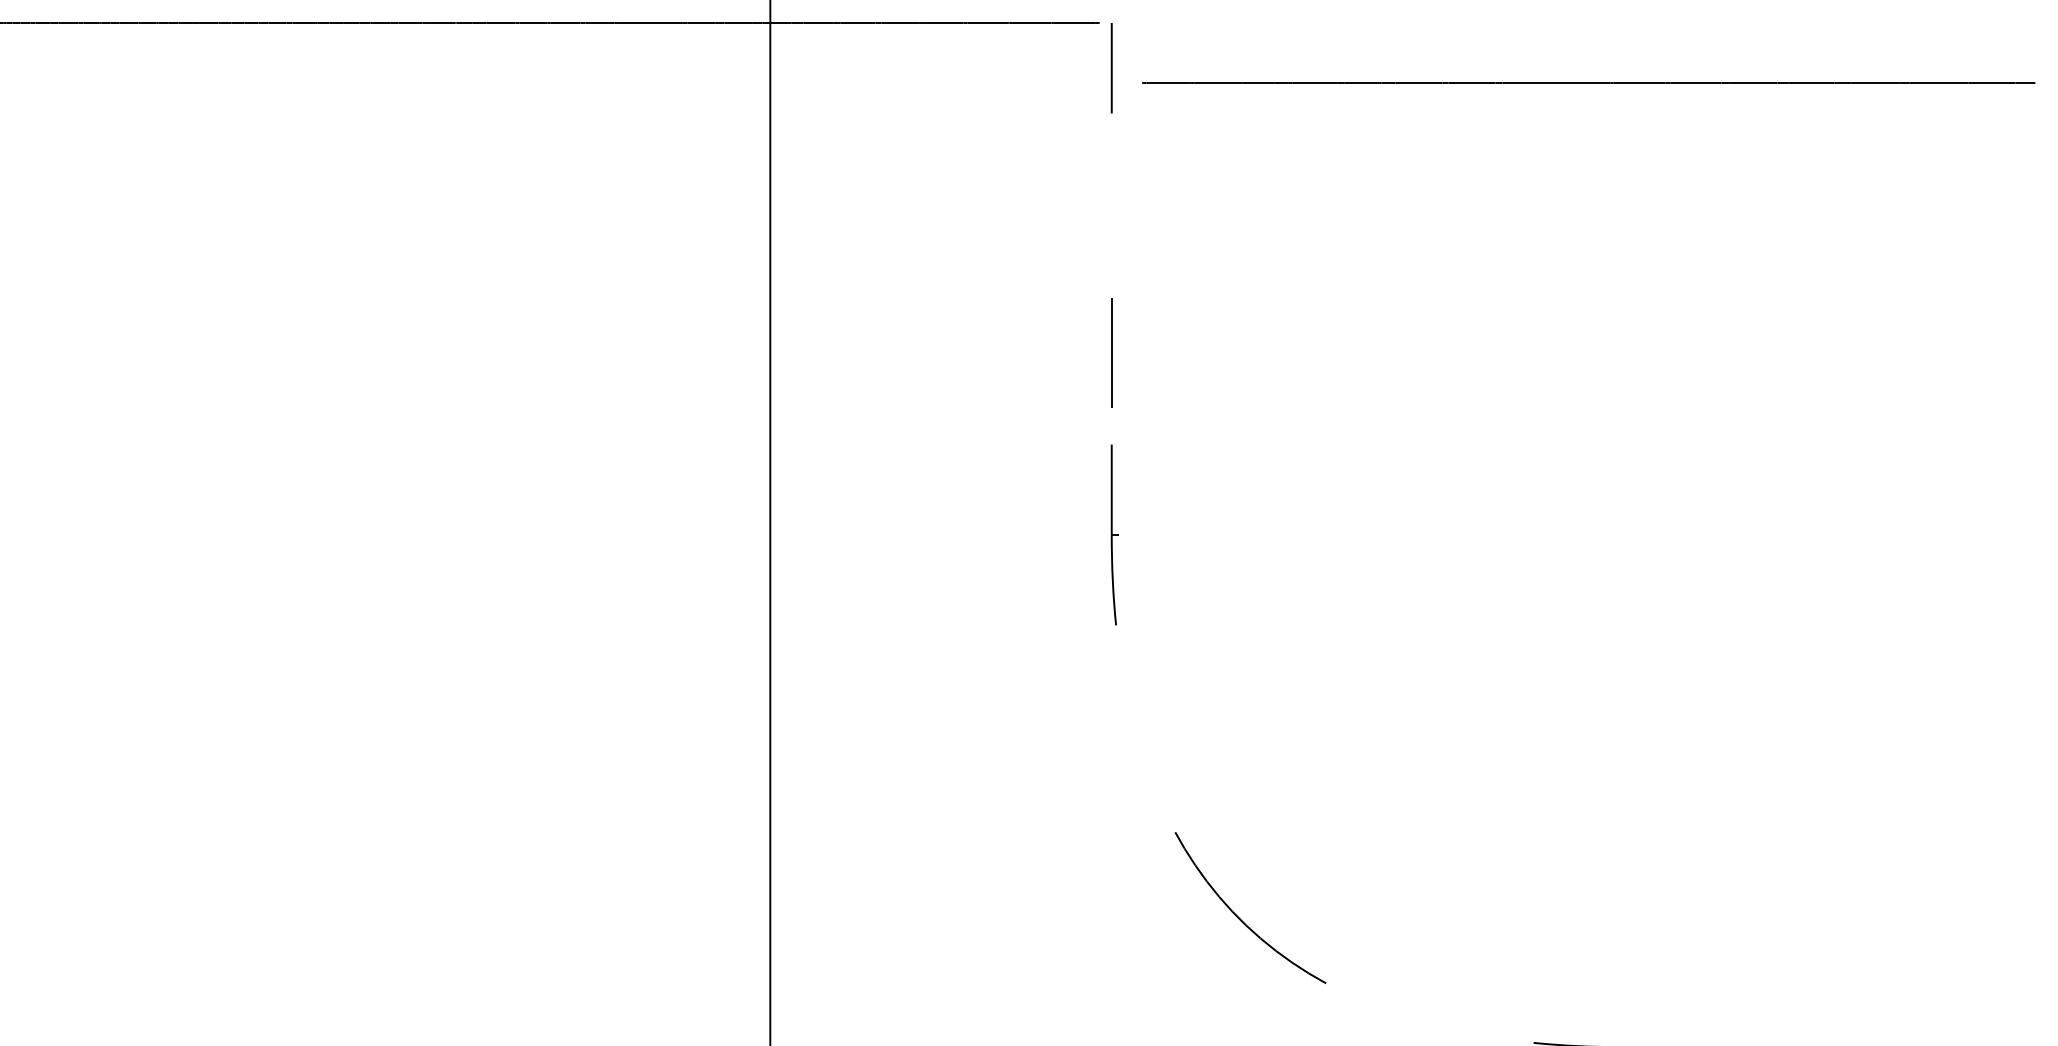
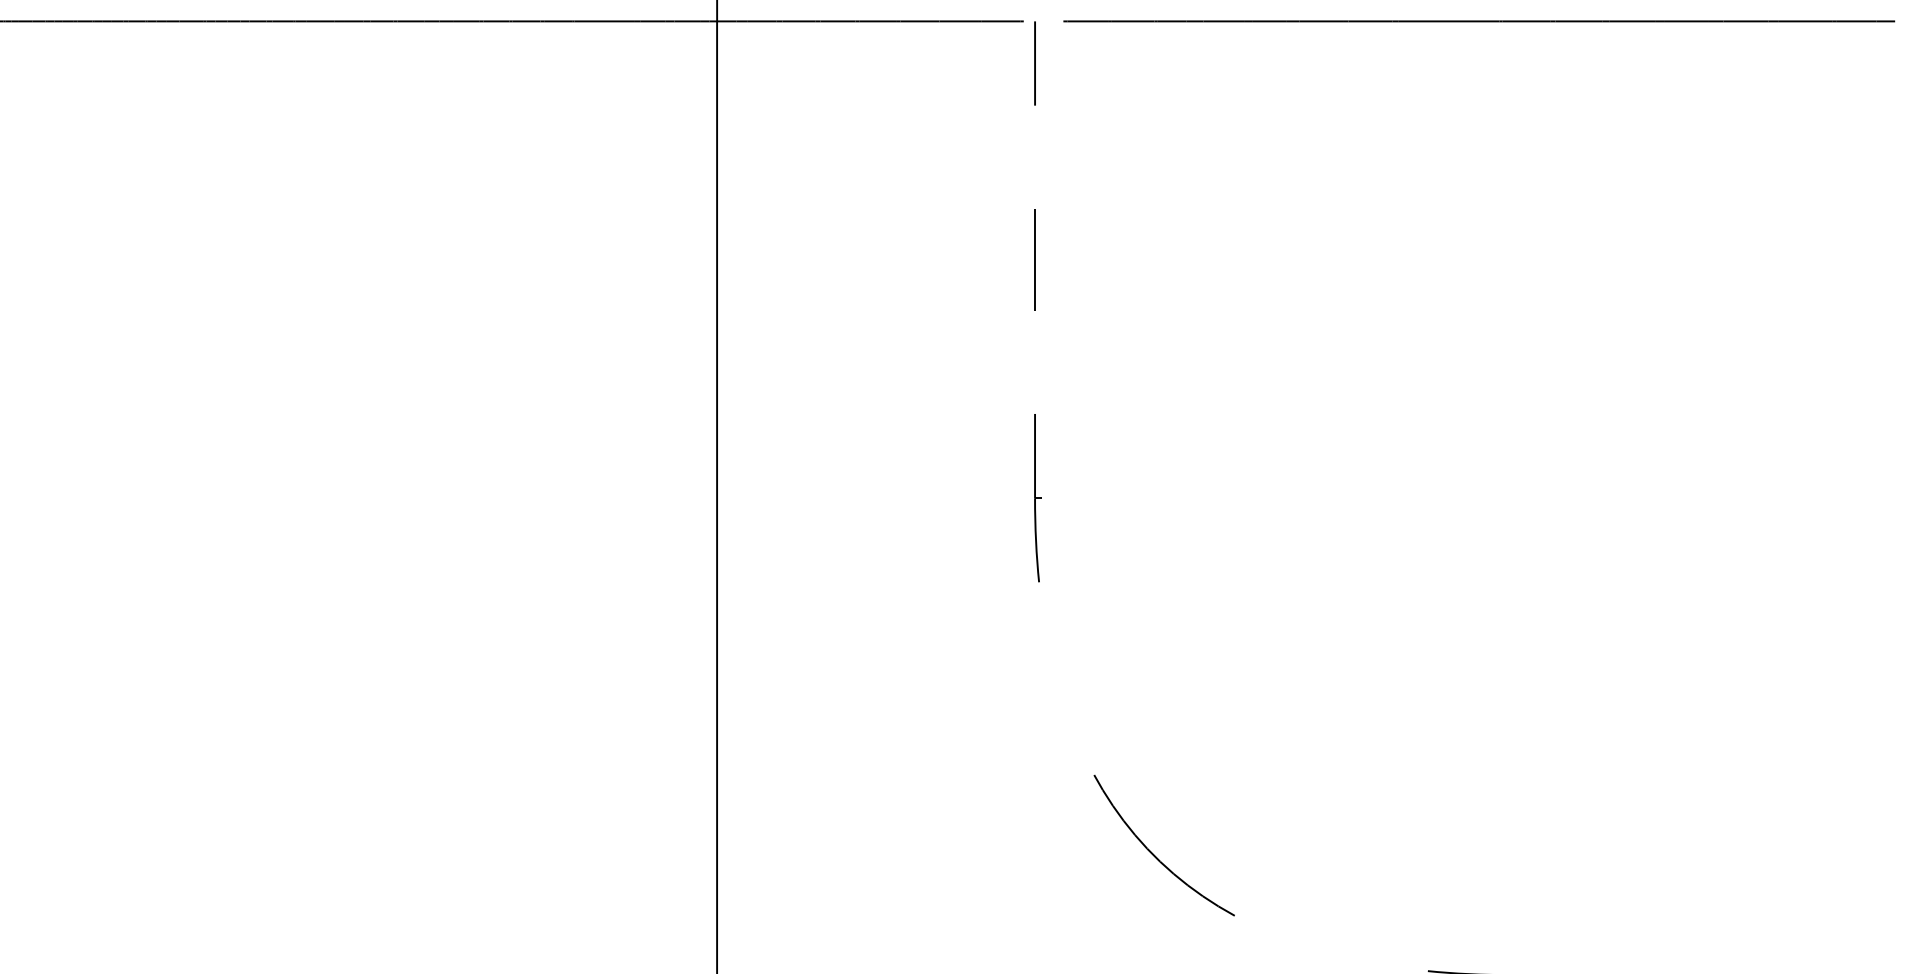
line: (1588, 82) -> (1479, 20), moved
line: (1111, 352) -> (1034, 259), moved

